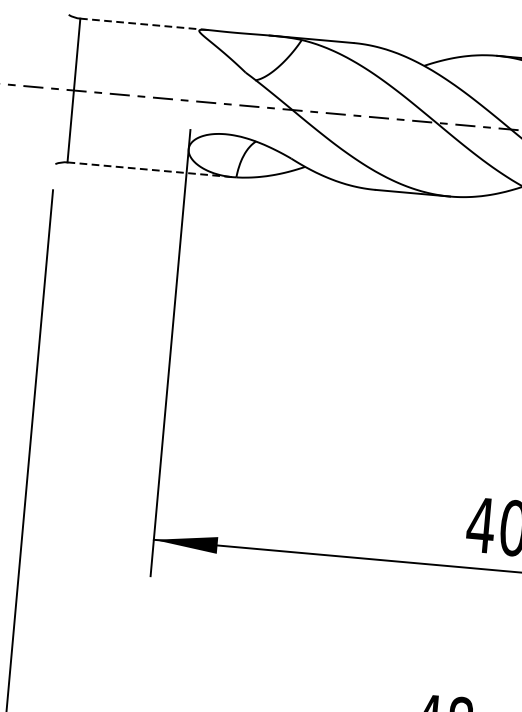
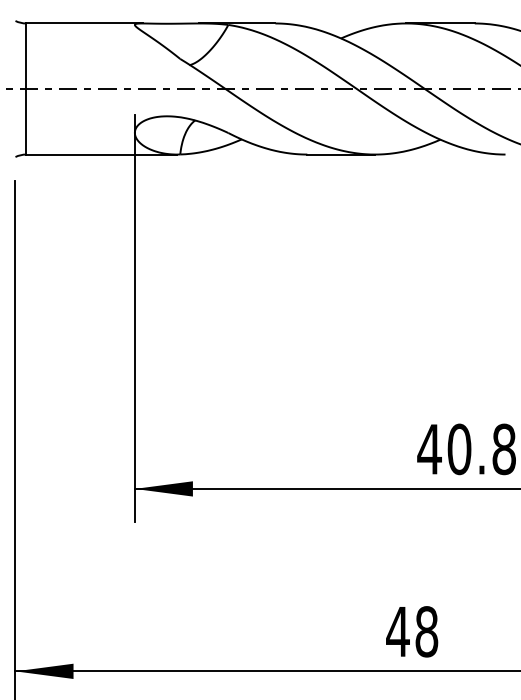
line: (144, 24) -> (84, 23), dashed -> solid
line: (151, 169) -> (102, 154), dashed -> solid

